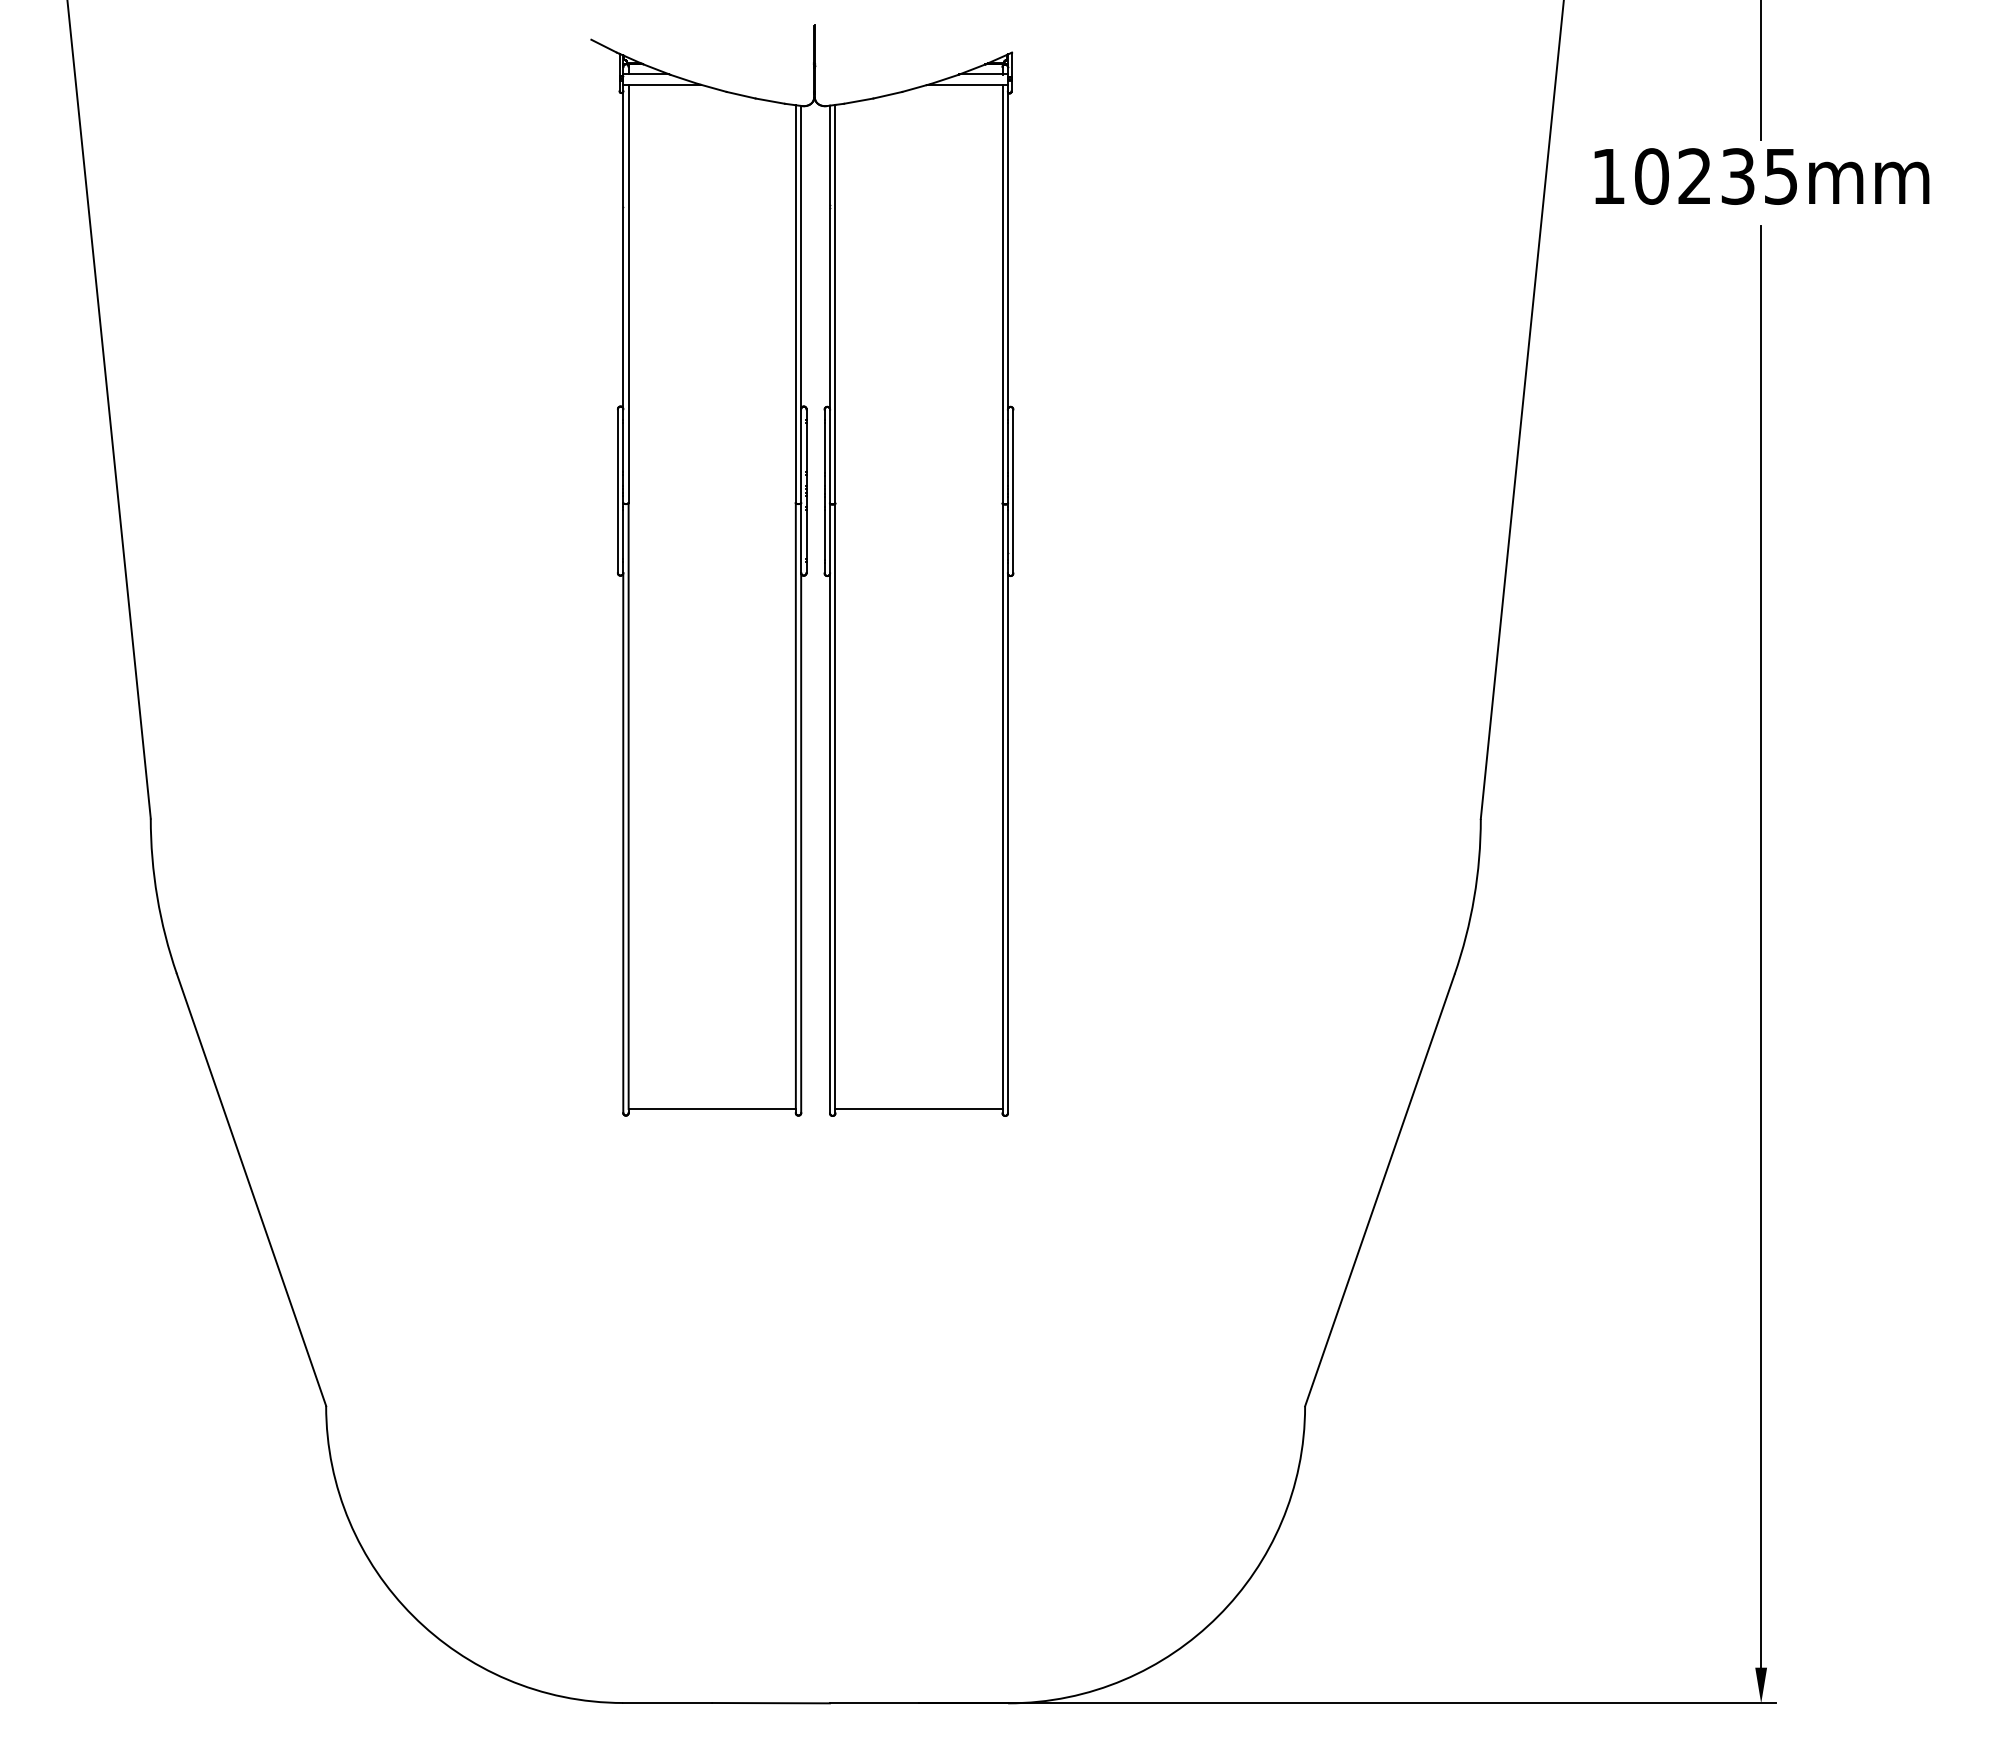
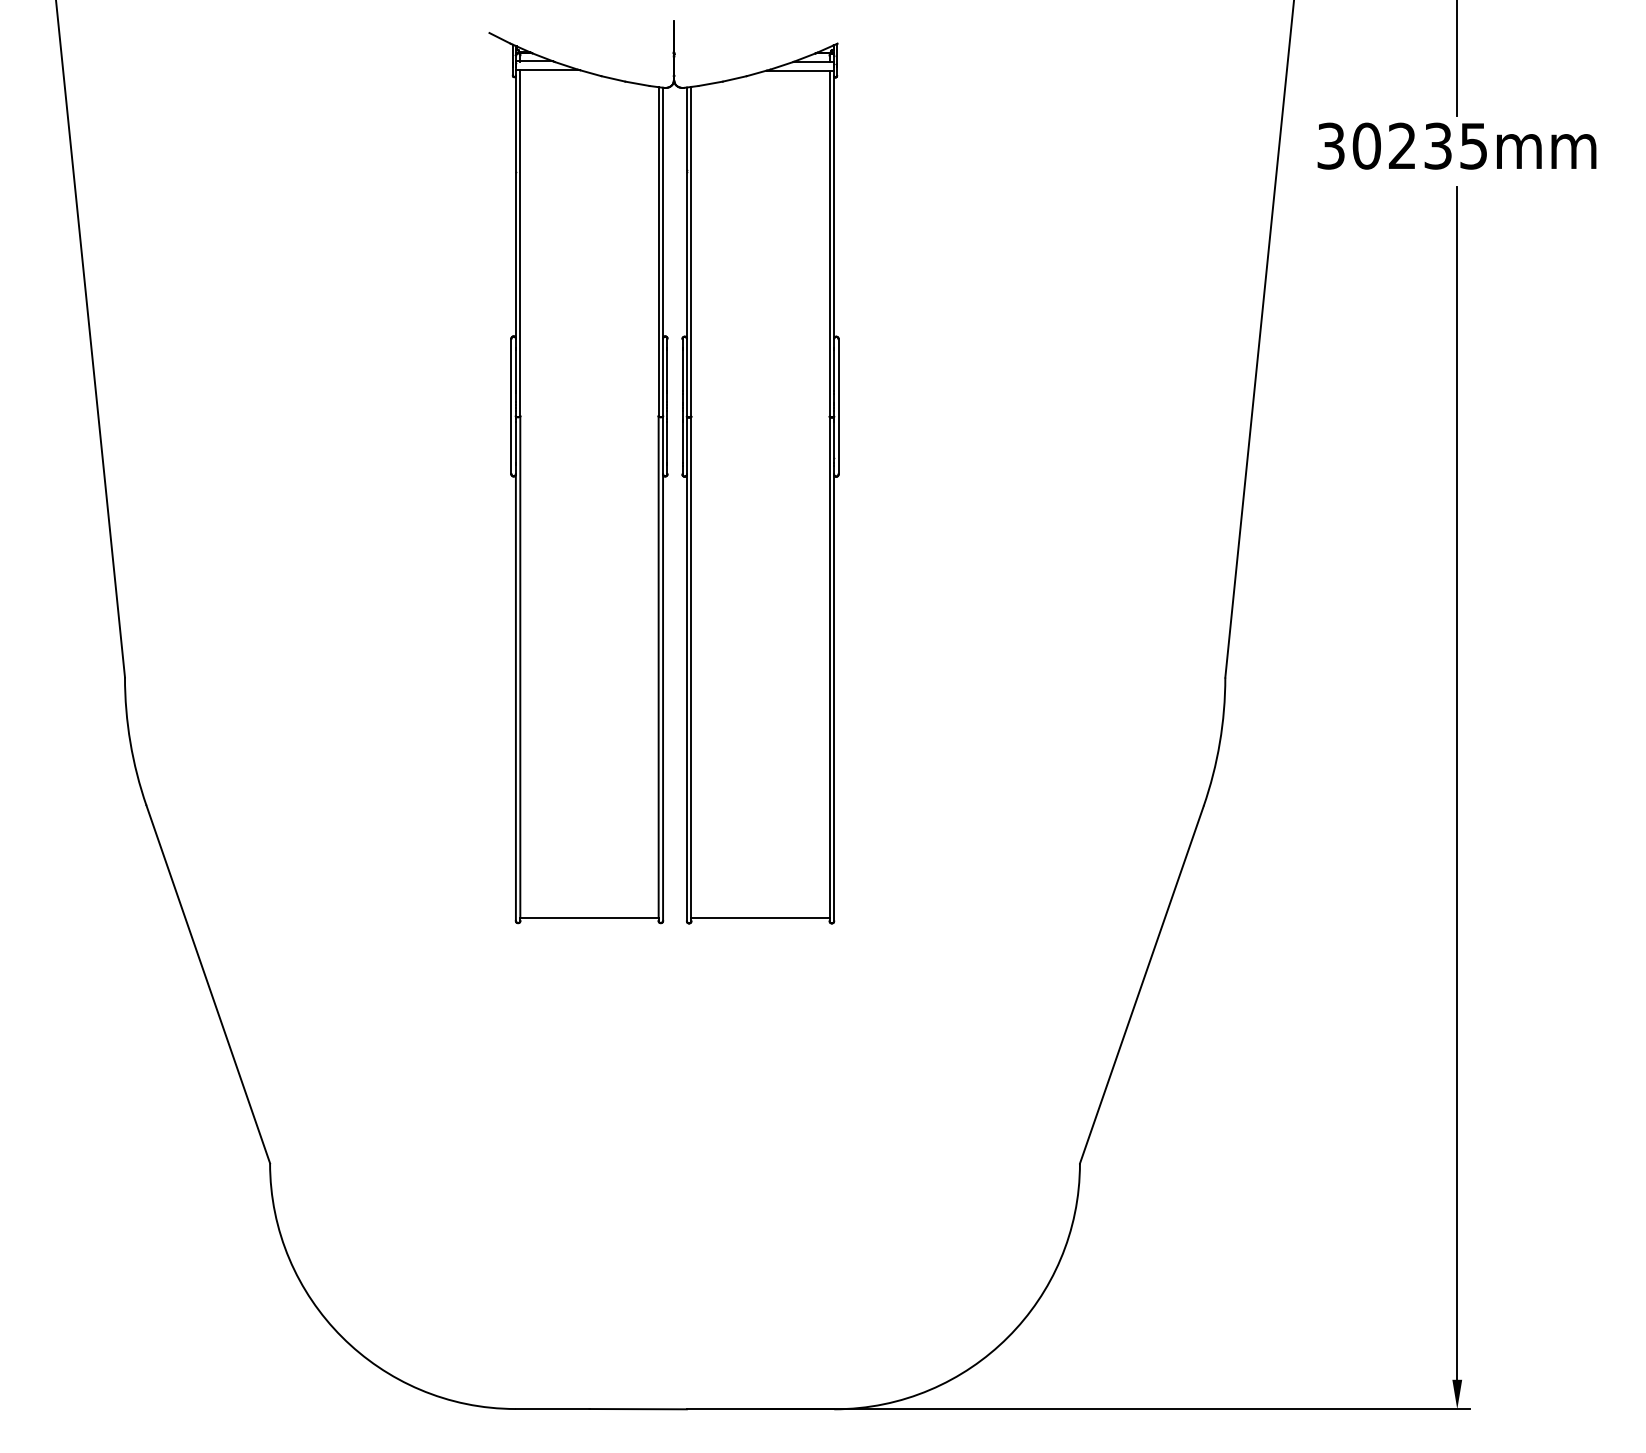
text: (1608, 176) -> (1330, 146), 10235mm -> 30235mm

